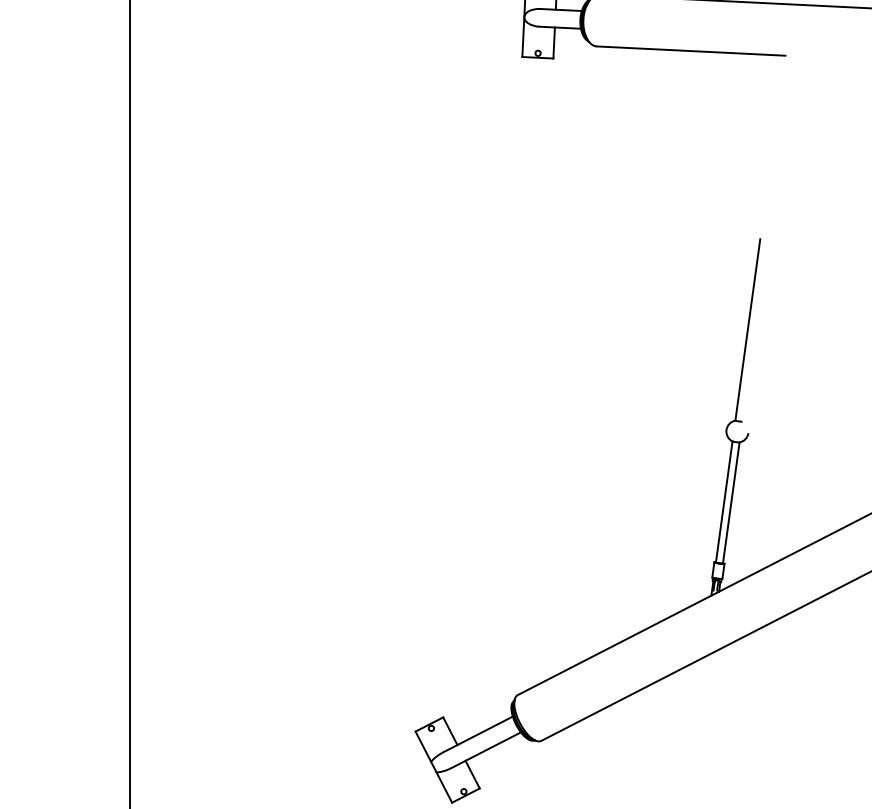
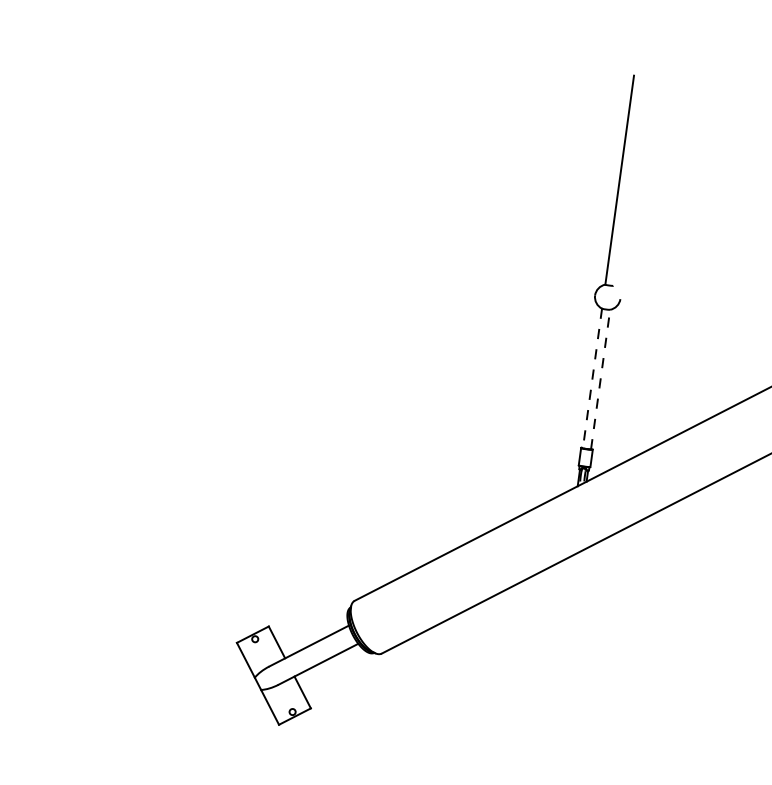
line: (724, 502) -> (592, 378), solid -> dashed
line: (731, 502) -> (600, 378), solid -> dashed

